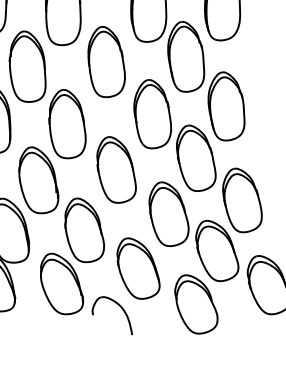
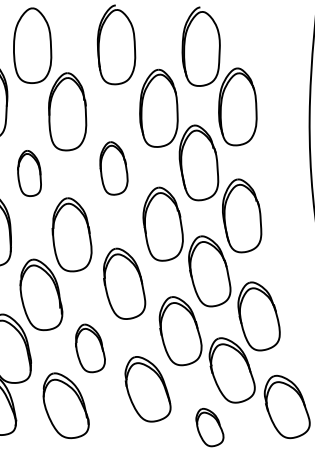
part: (106, 62) -> (113, 168), size x0.7
part: (27, 66) -> (29, 173), size x0.6
part: (84, 230) -> (90, 348), size x0.7
part: (196, 304) -> (209, 427), size x0.6
part: (122, 309) -> (130, 433), removed

